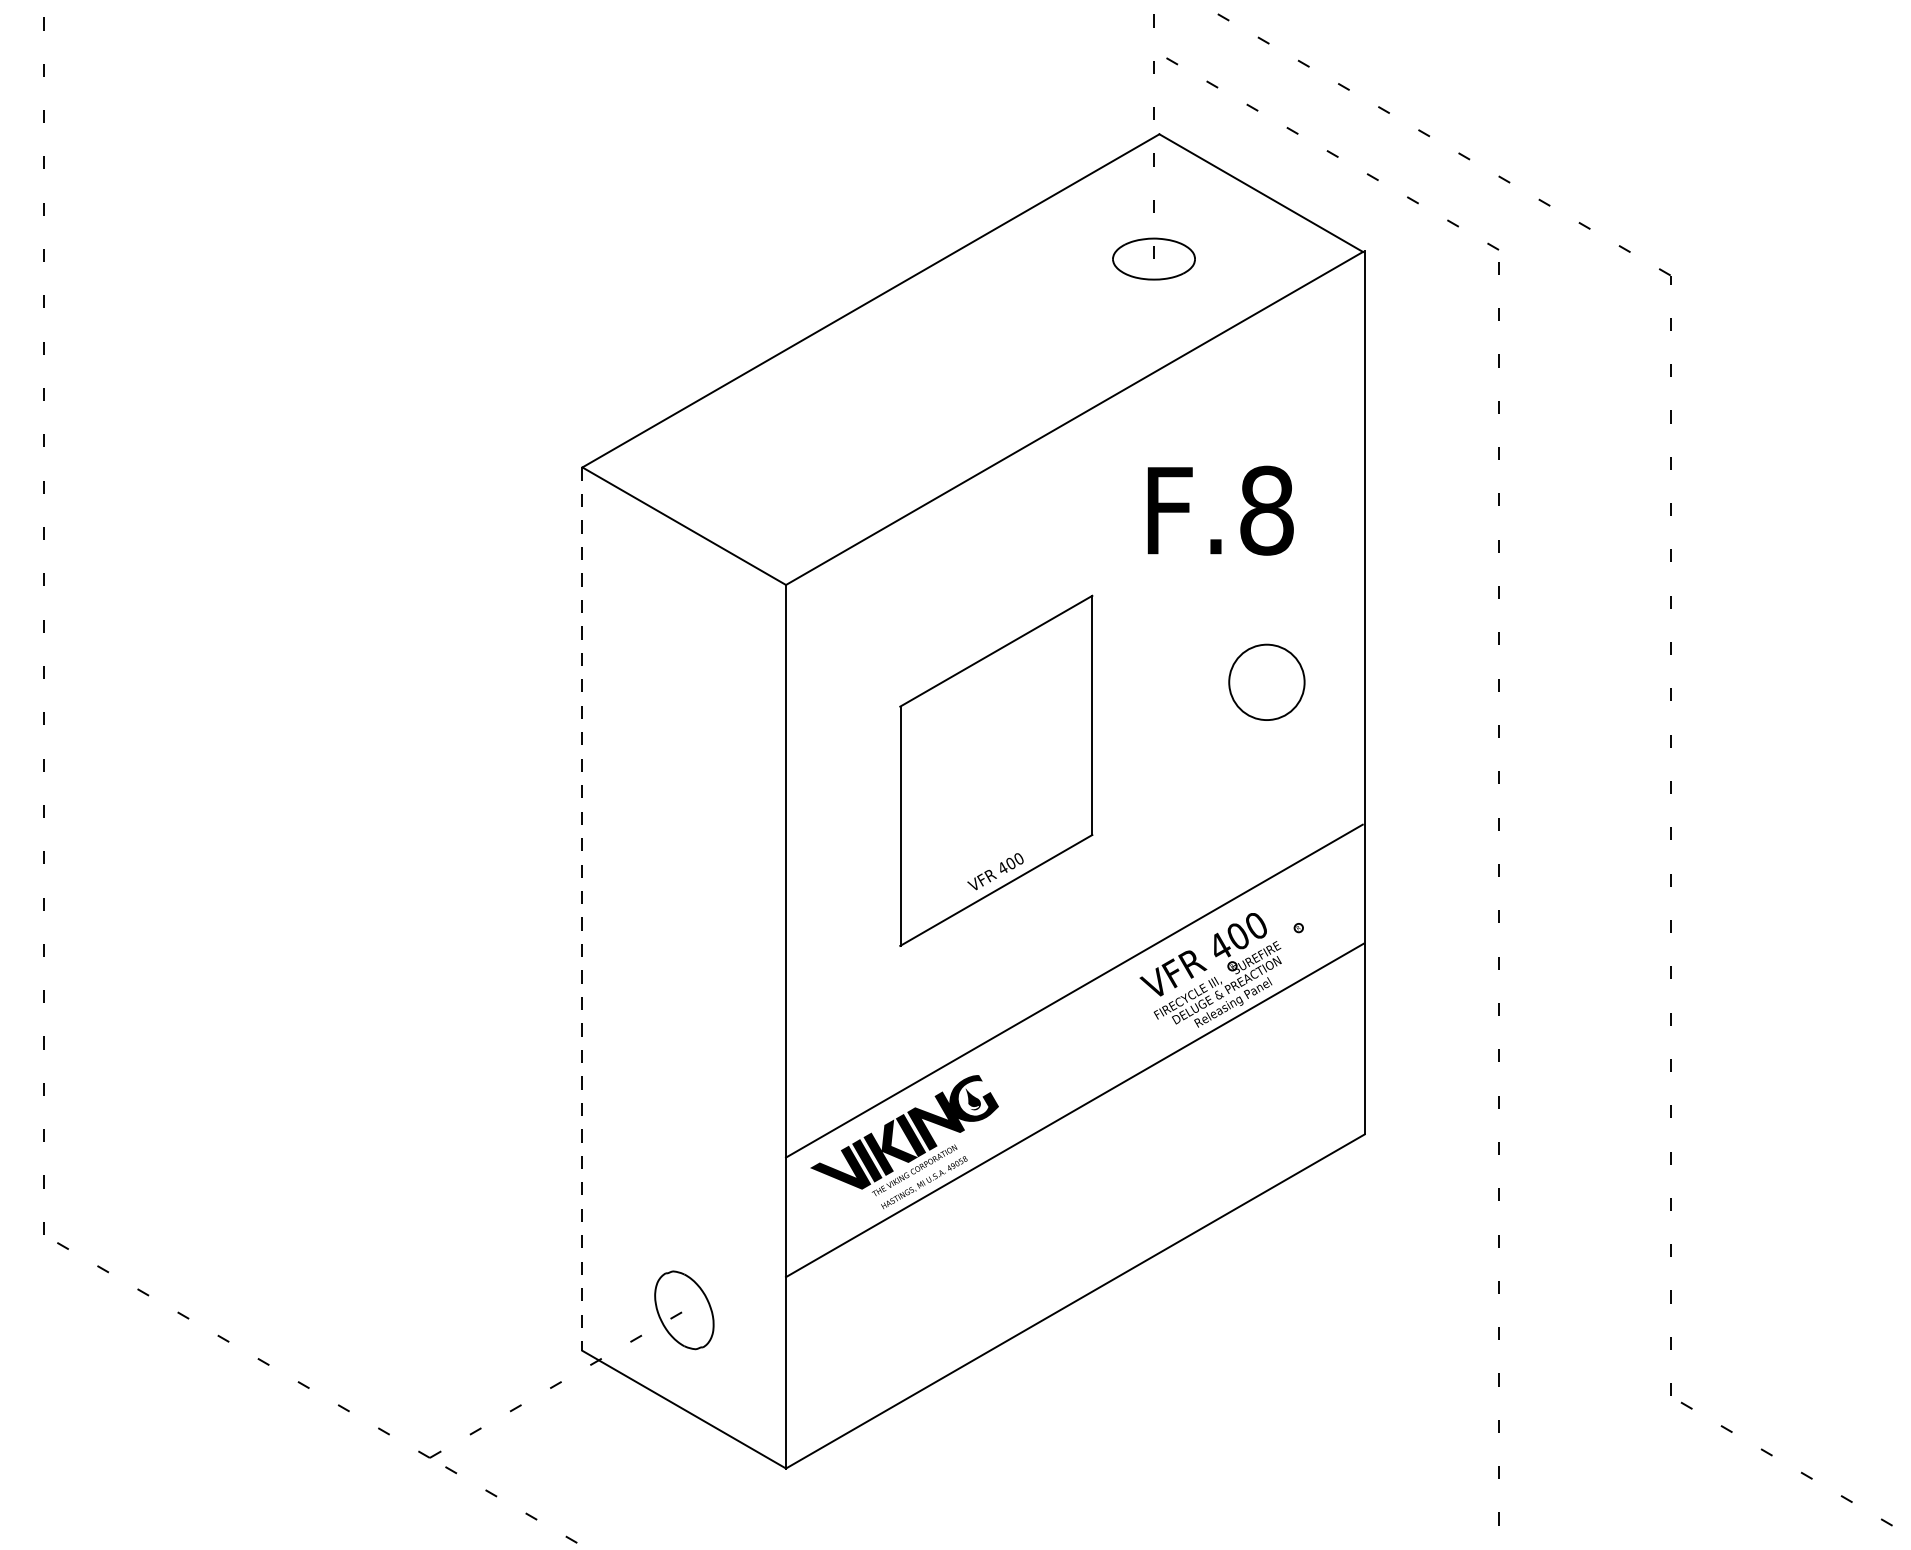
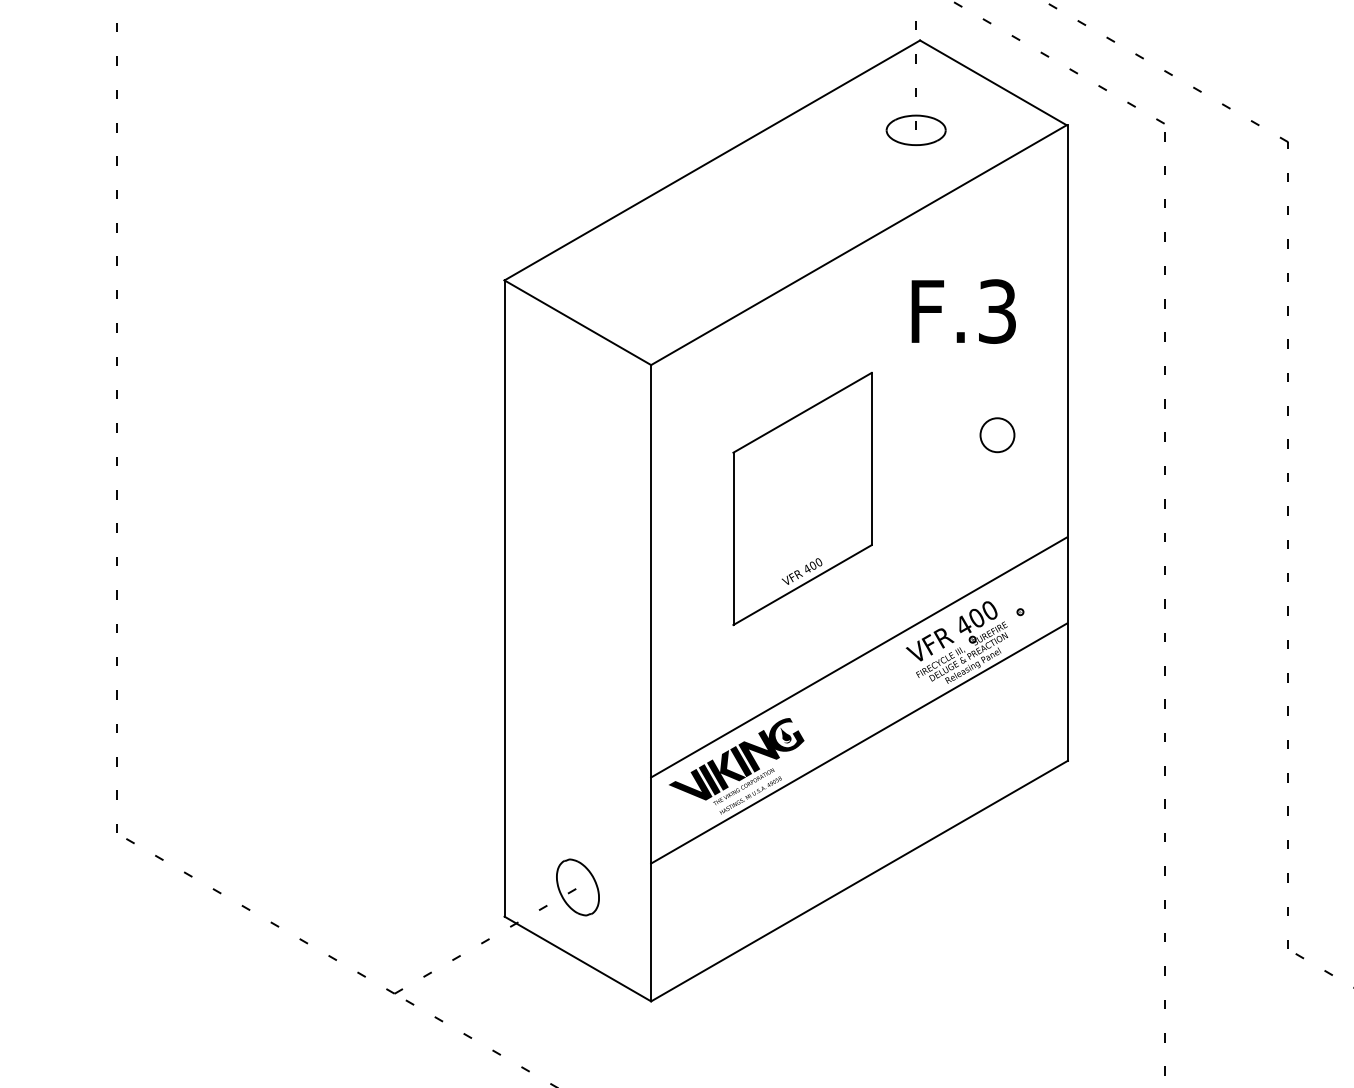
text: (1266, 510) -> (997, 311), F.8 -> F.3
circle: (1266, 681) -> (997, 434), size x0.62
line: (582, 909) -> (504, 598), dashed -> solid

